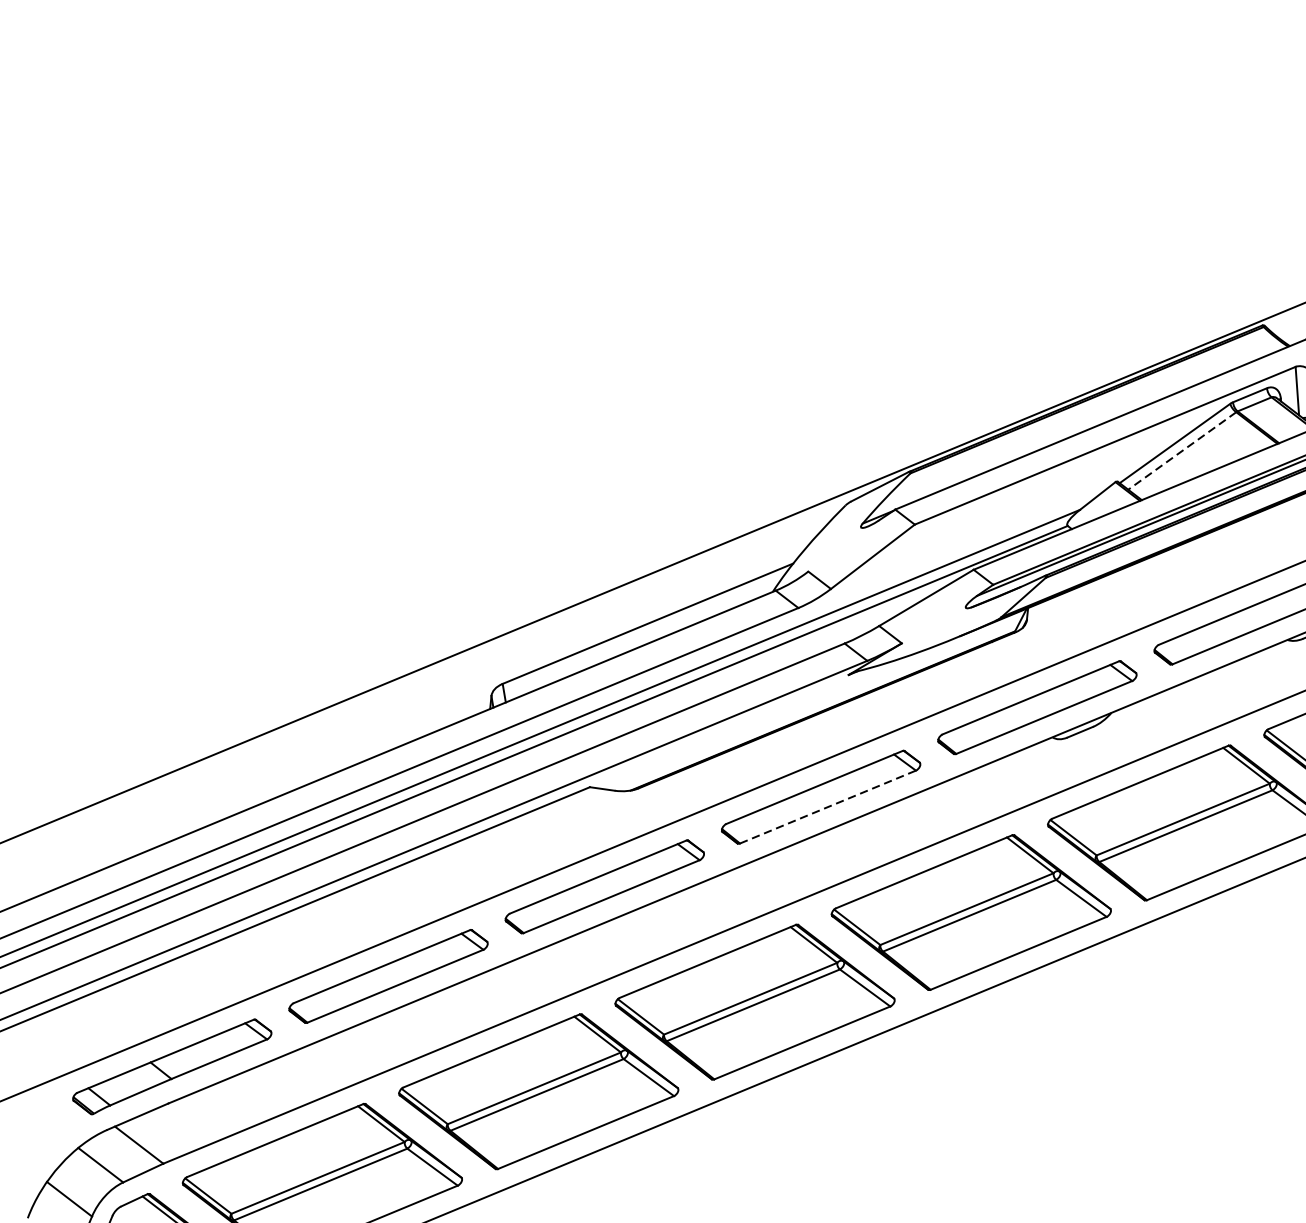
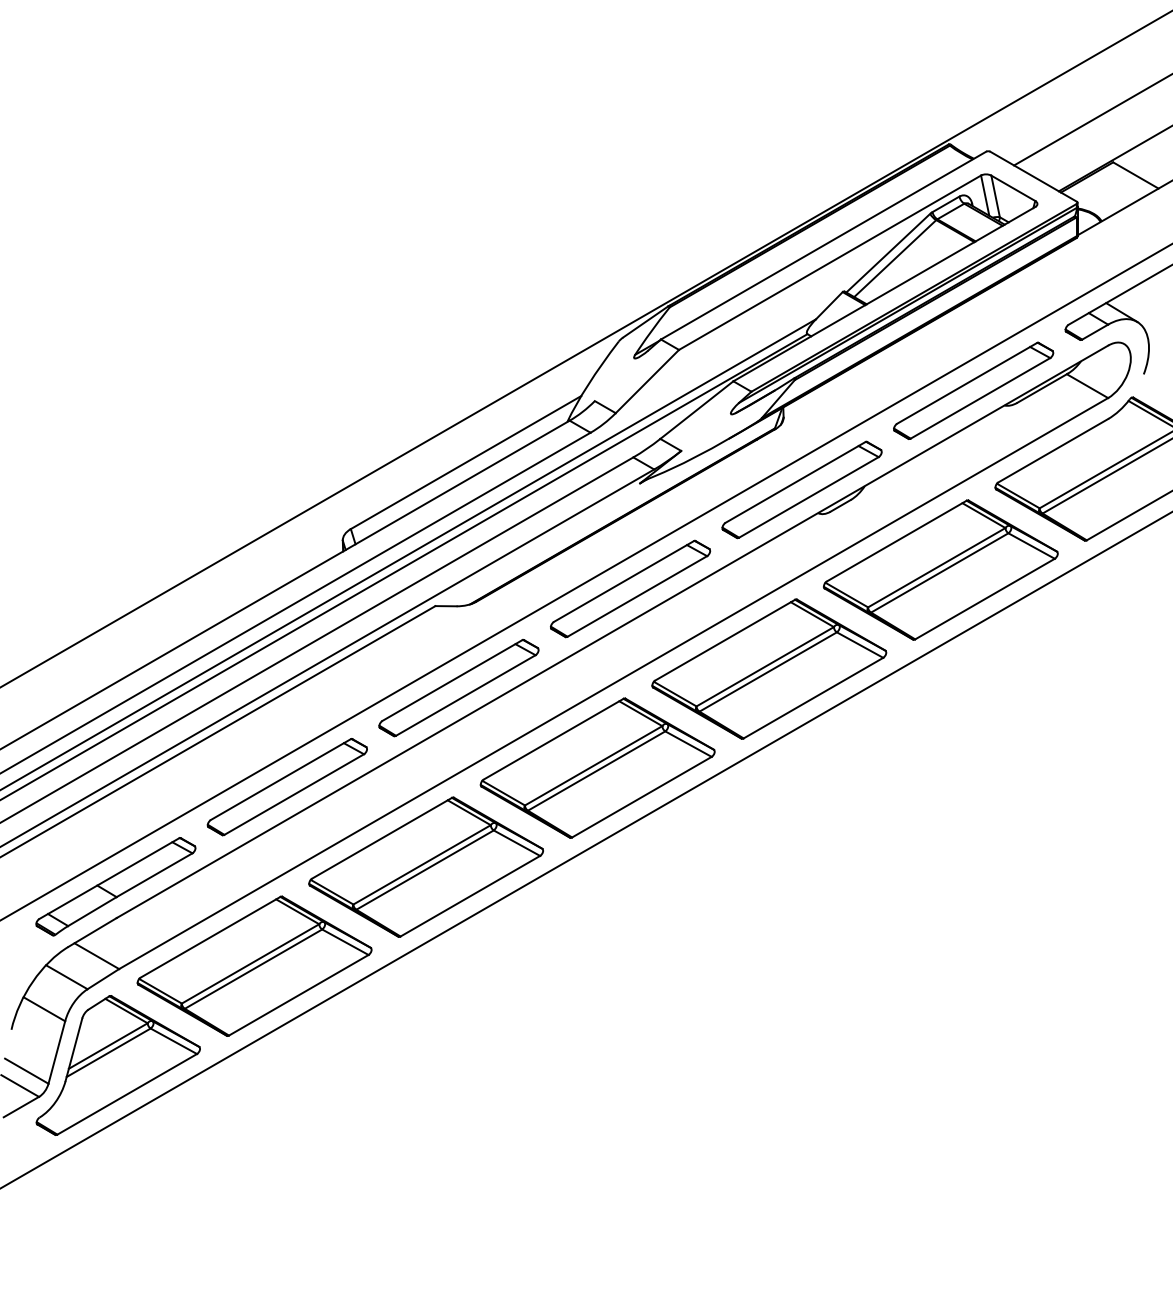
line: (1181, 450) -> (894, 258), dashed -> solid
line: (828, 807) -> (637, 596), dashed -> solid

